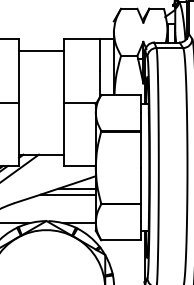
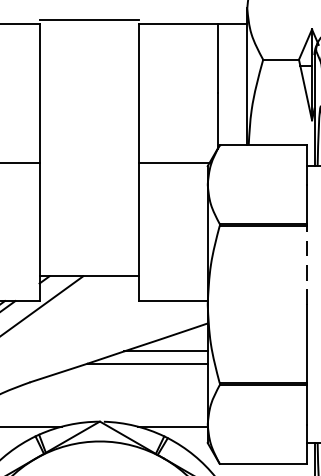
line: (41, 50) -> (88, 19), moved
line: (140, 149) -> (305, 264), solid -> dashed

